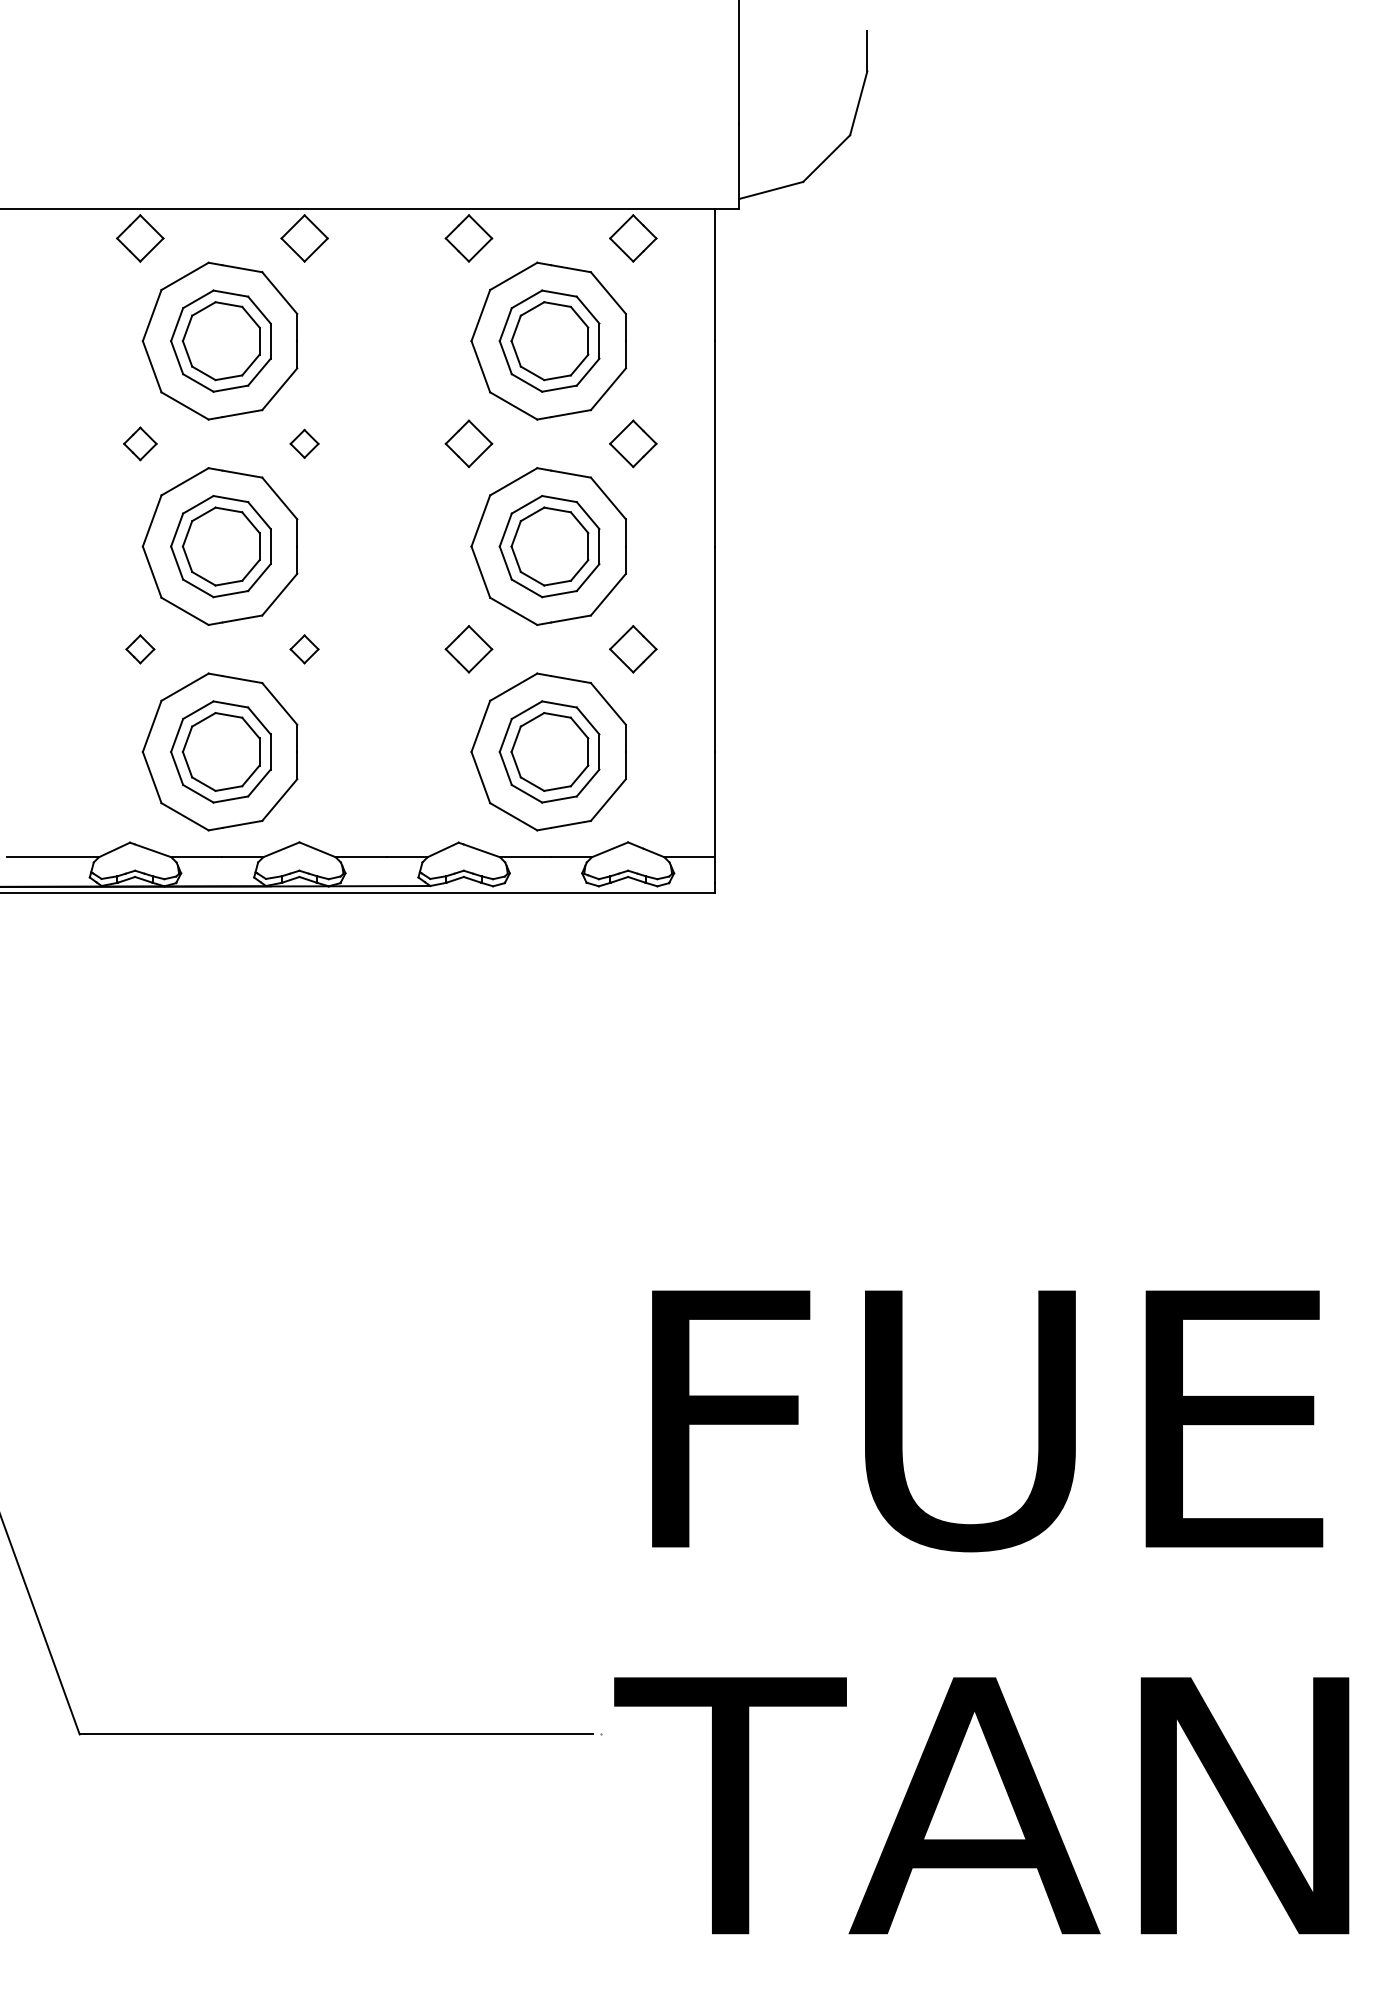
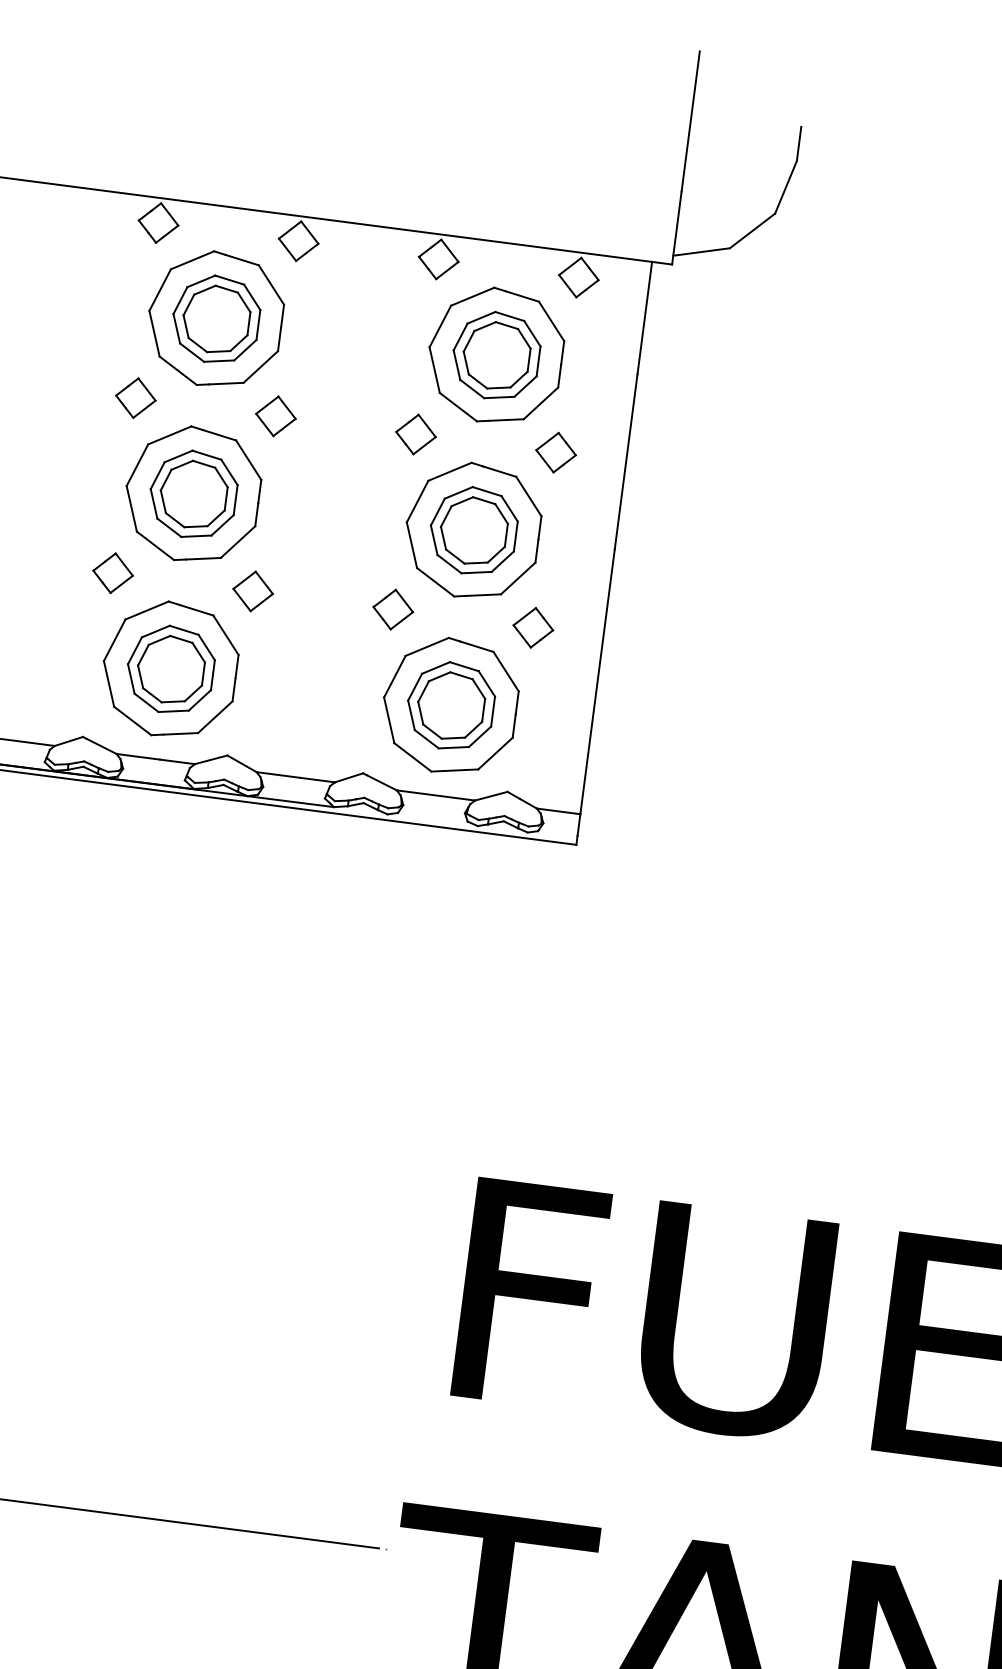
part: (140, 443) -> (136, 397), size x1.43
part: (304, 443) -> (275, 416), size x1.67
part: (140, 649) -> (113, 573), size x1.67
part: (304, 649) -> (253, 591), size x1.67

